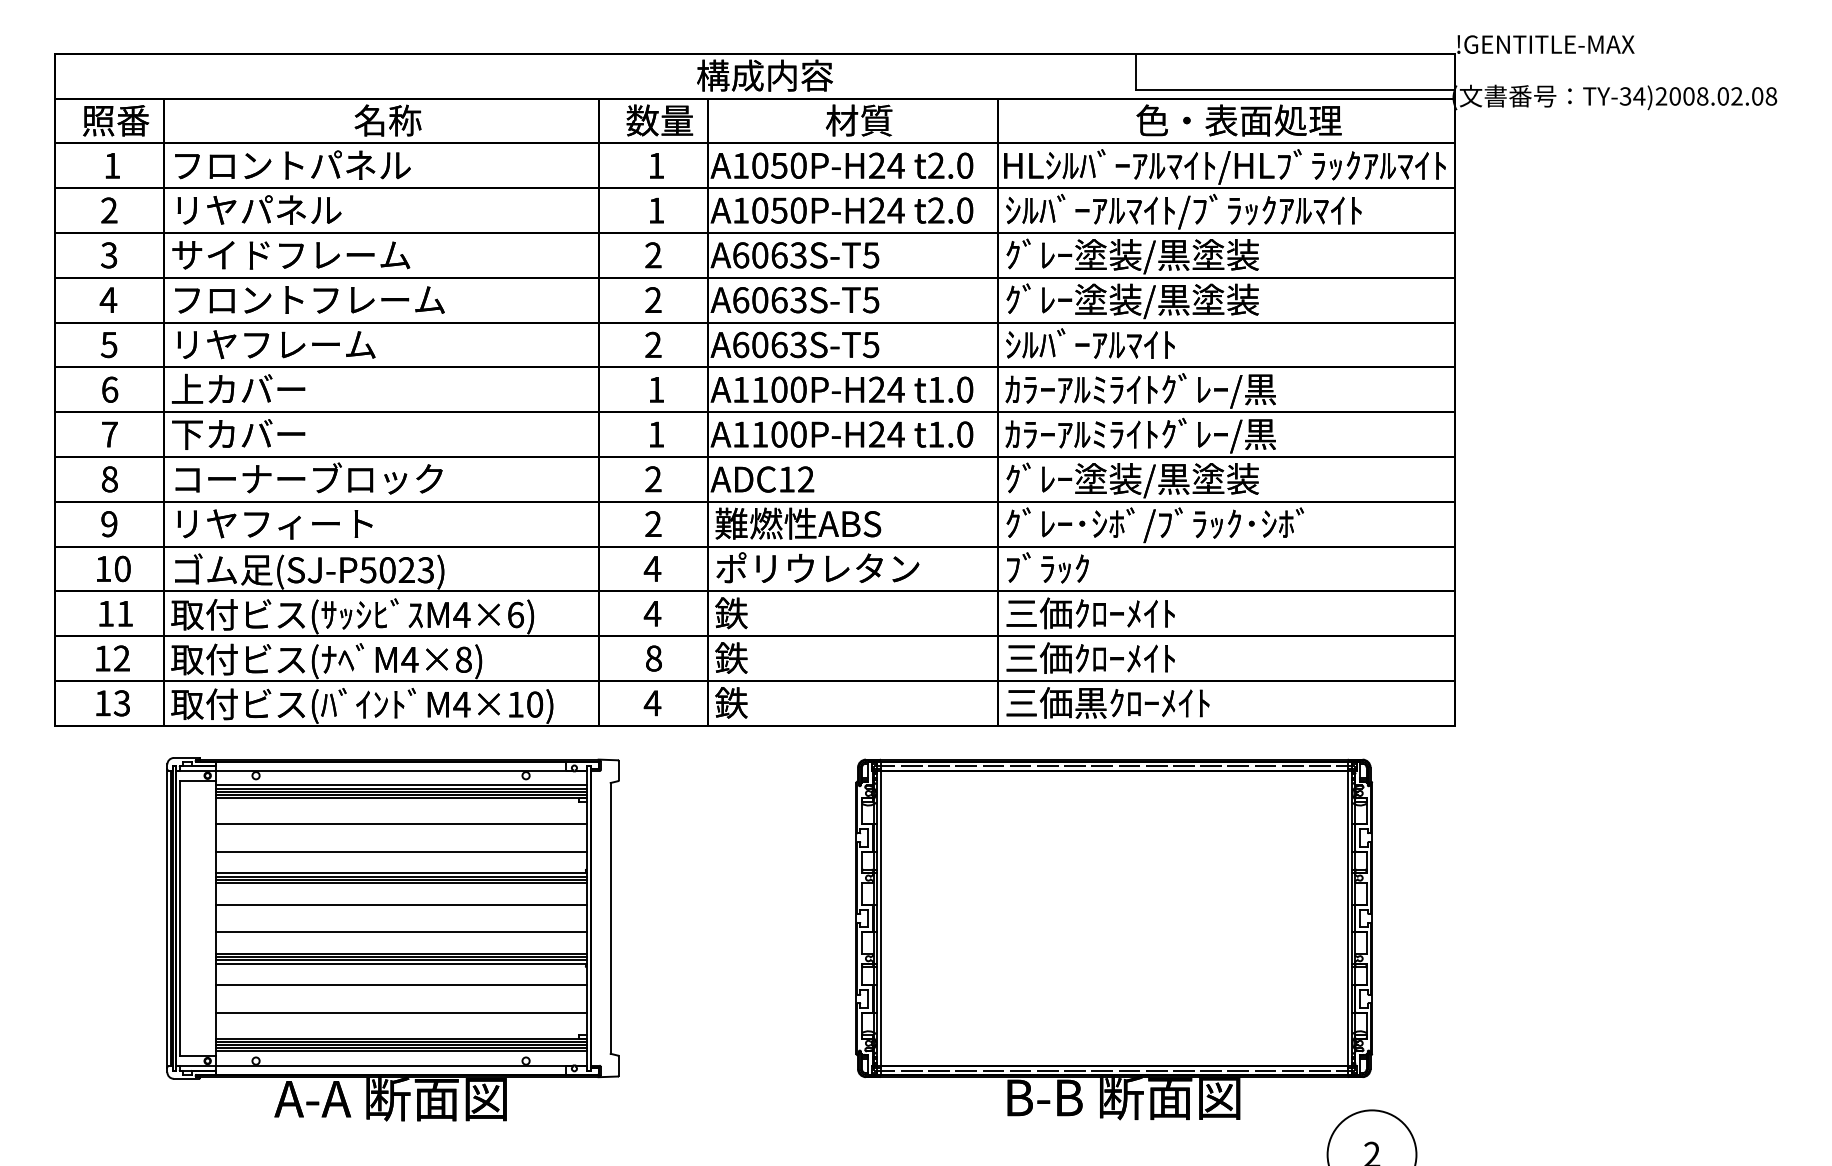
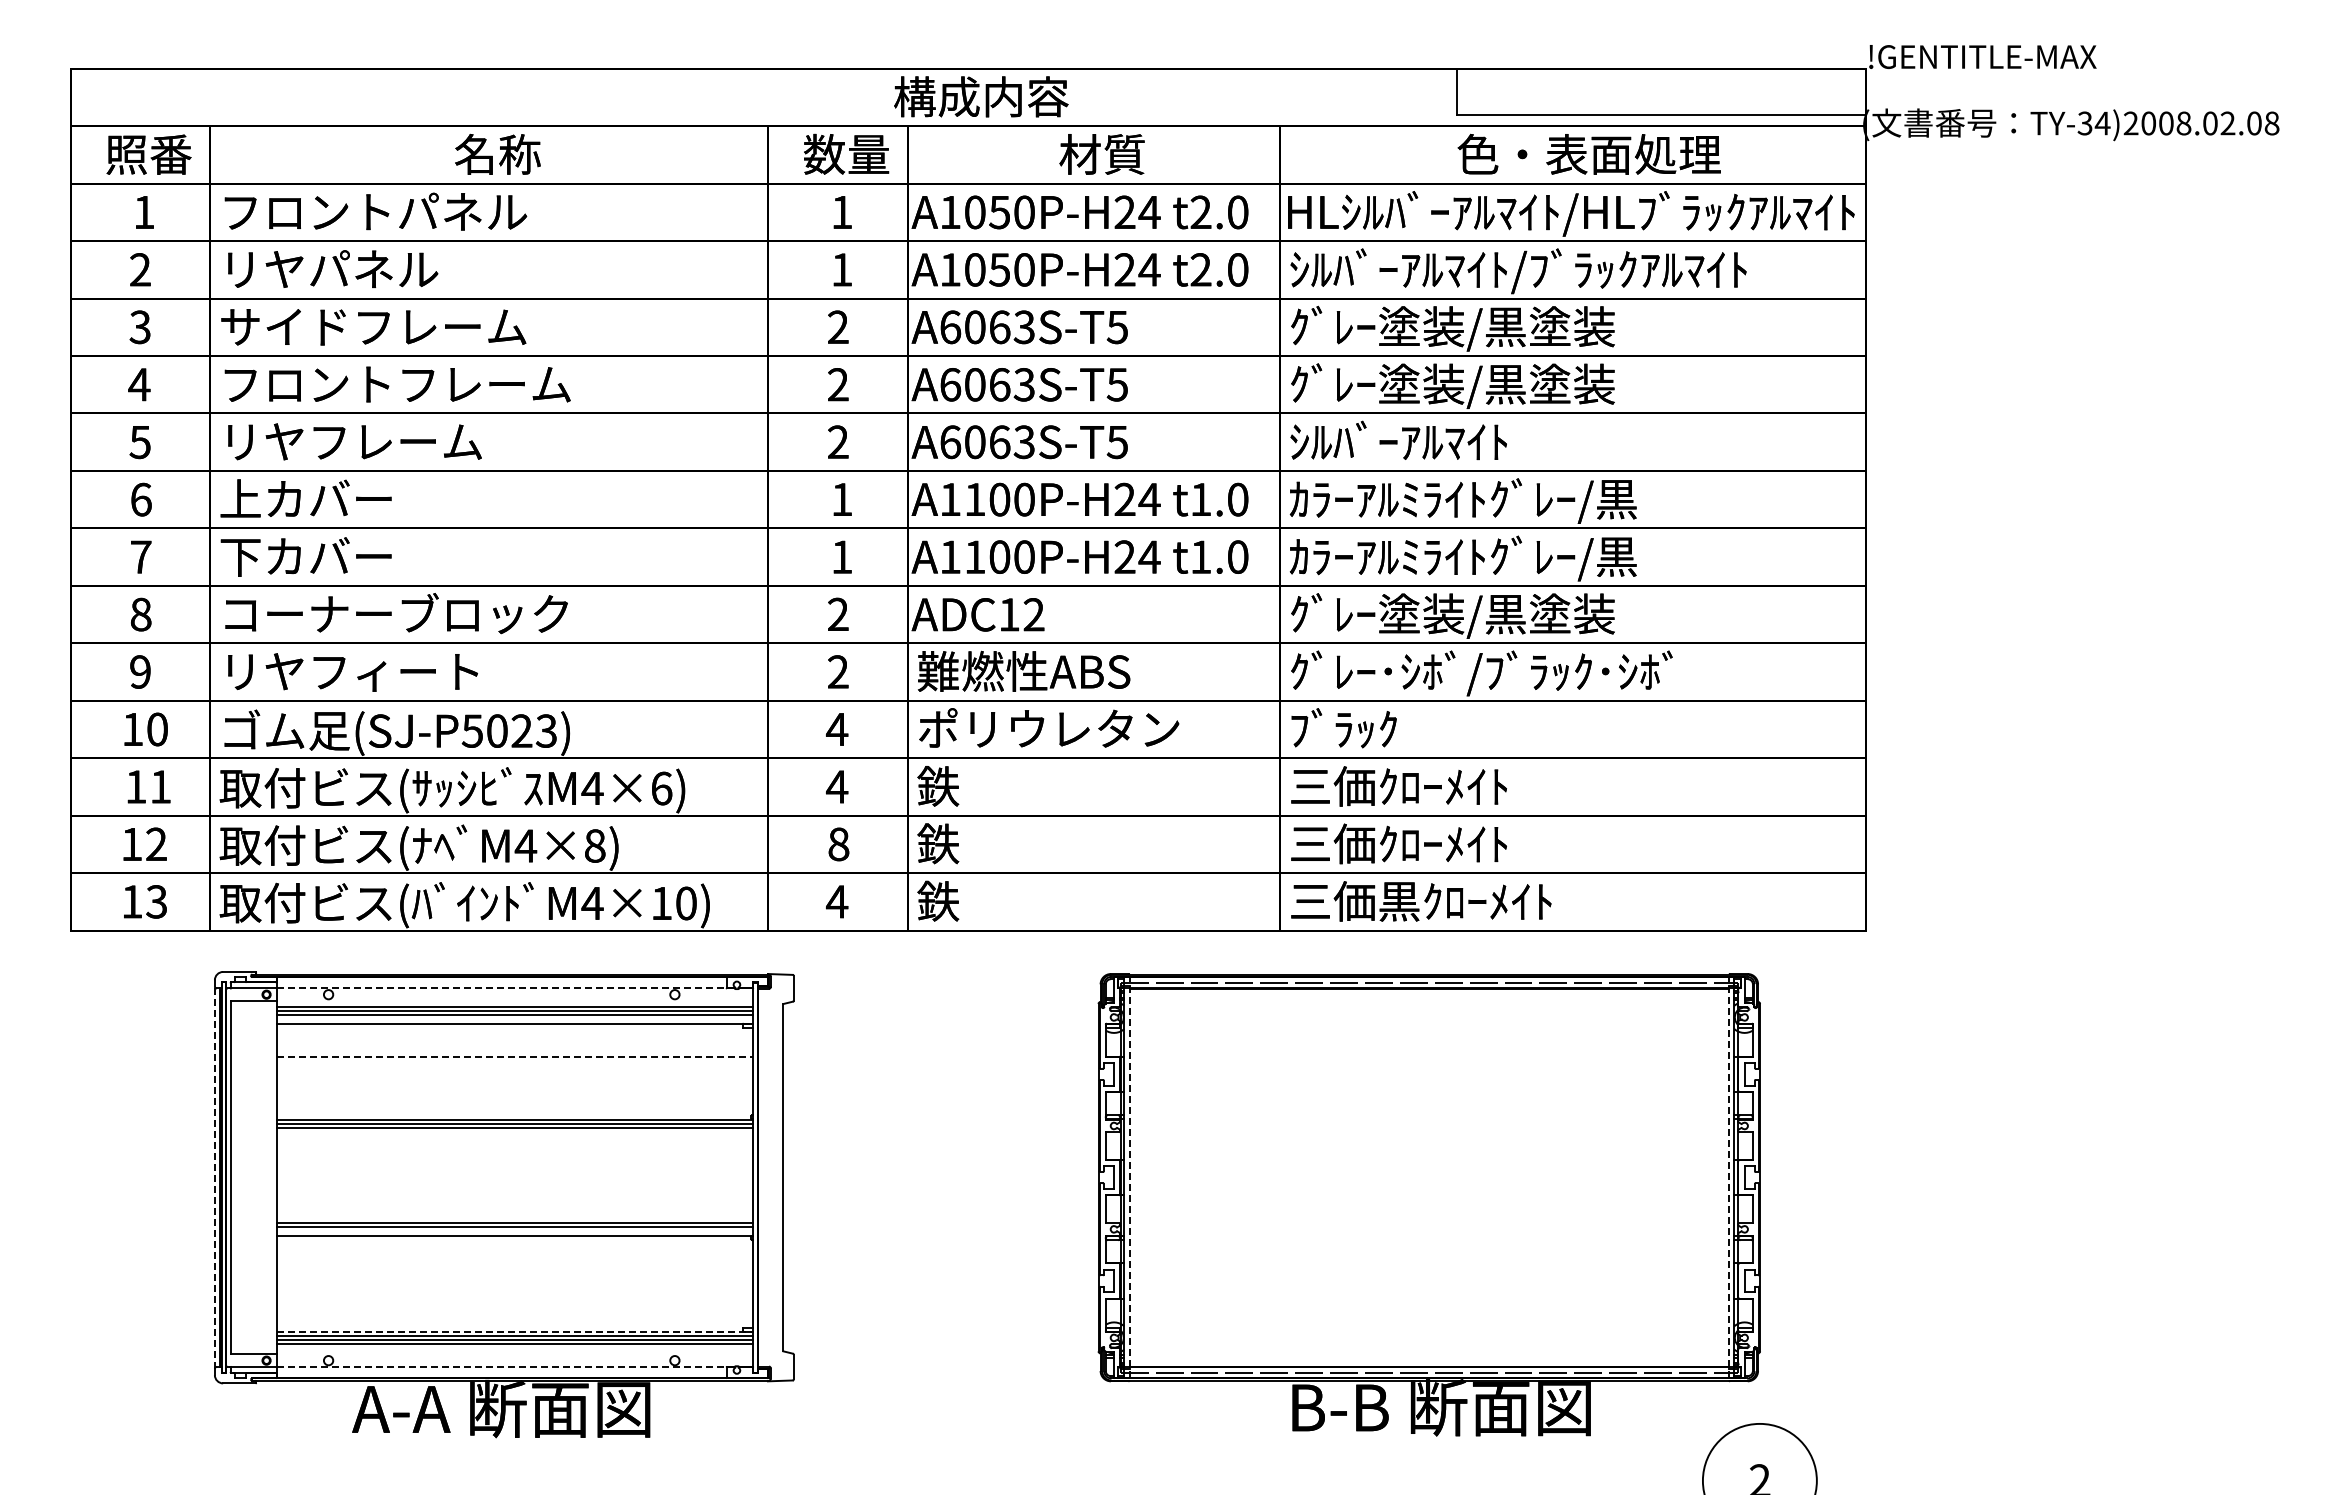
line: (393, 770) -> (505, 988), solid -> dashed
line: (401, 795) -> (514, 1019), removed
line: (401, 823) -> (515, 1056), solid -> dashed
line: (401, 851) -> (514, 1091), removed
line: (401, 883) -> (514, 1132), removed
line: (401, 905) -> (514, 1160), removed
line: (167, 918) -> (214, 1177), solid -> dashed
line: (880, 918) -> (1129, 1177), solid -> dashed
line: (1348, 918) -> (1729, 1177), solid -> dashed
line: (401, 932) -> (514, 1195), removed
line: (401, 960) -> (514, 1231), removed
line: (401, 985) -> (514, 1263), removed
line: (401, 1012) -> (514, 1298), removed
line: (401, 1038) -> (515, 1331), solid -> dashed
line: (401, 1051) -> (514, 1348), removed
line: (393, 1065) -> (505, 1366), solid -> dashed

